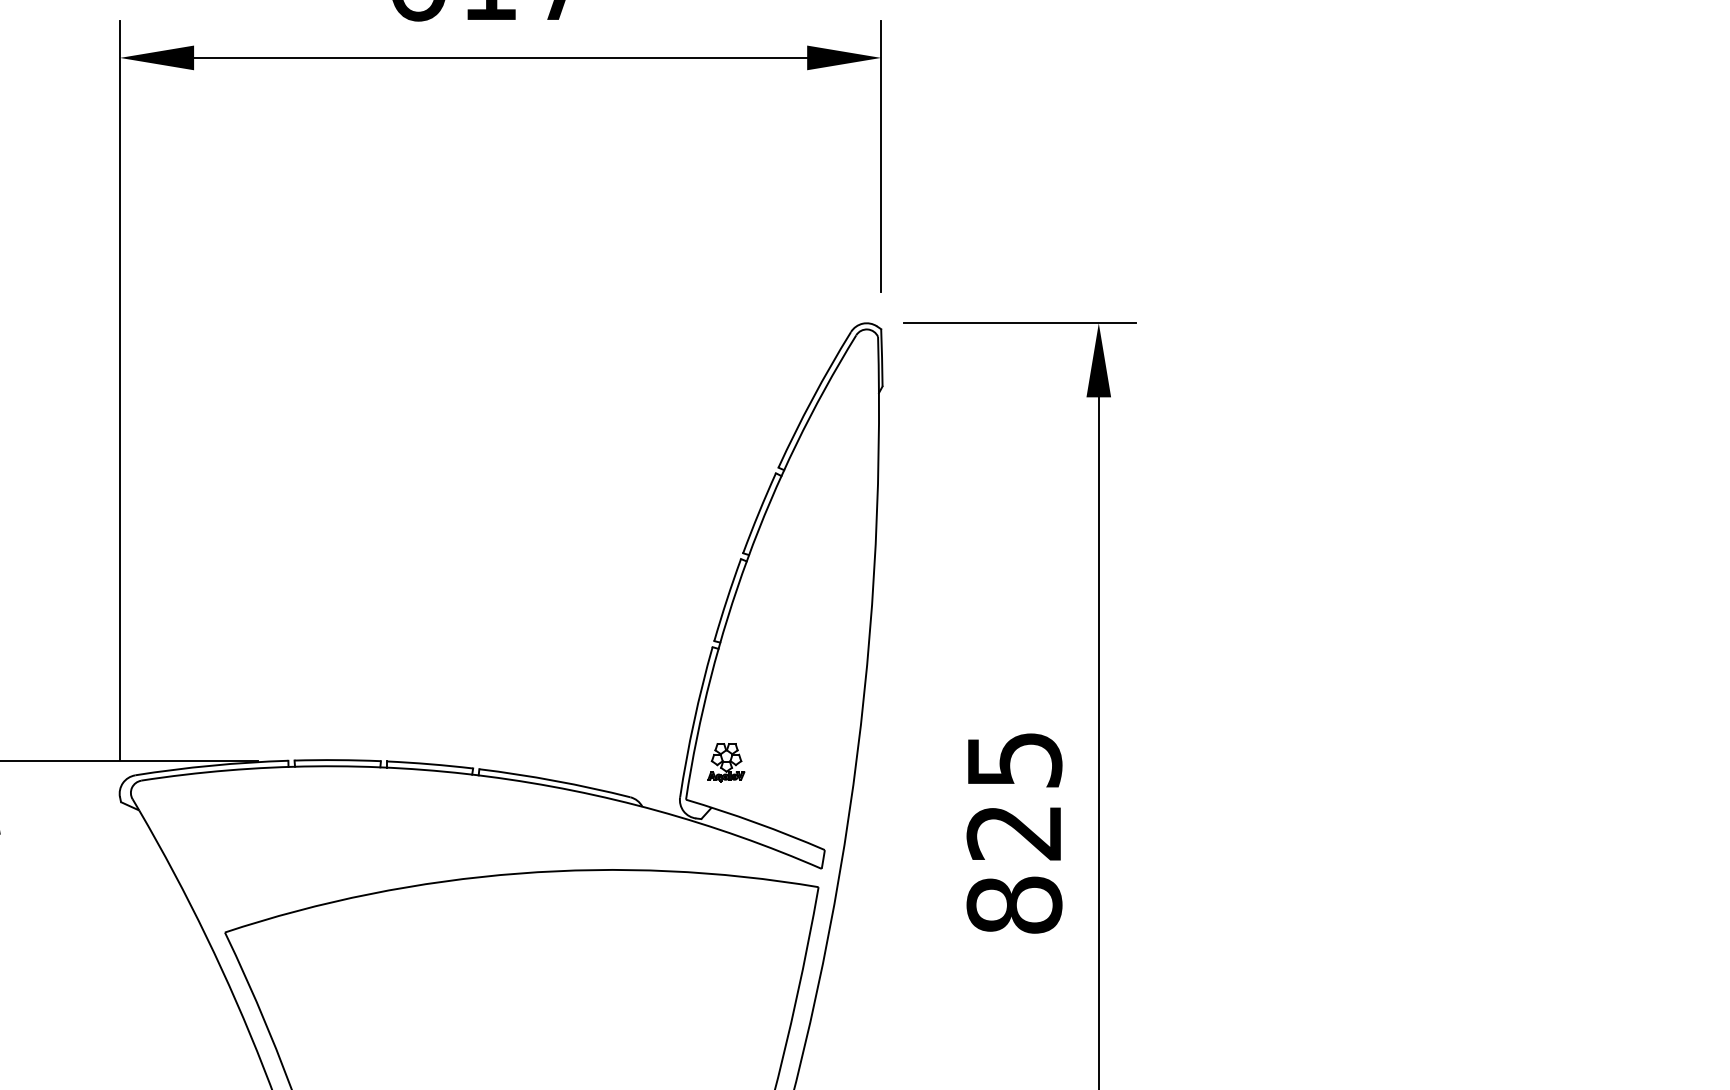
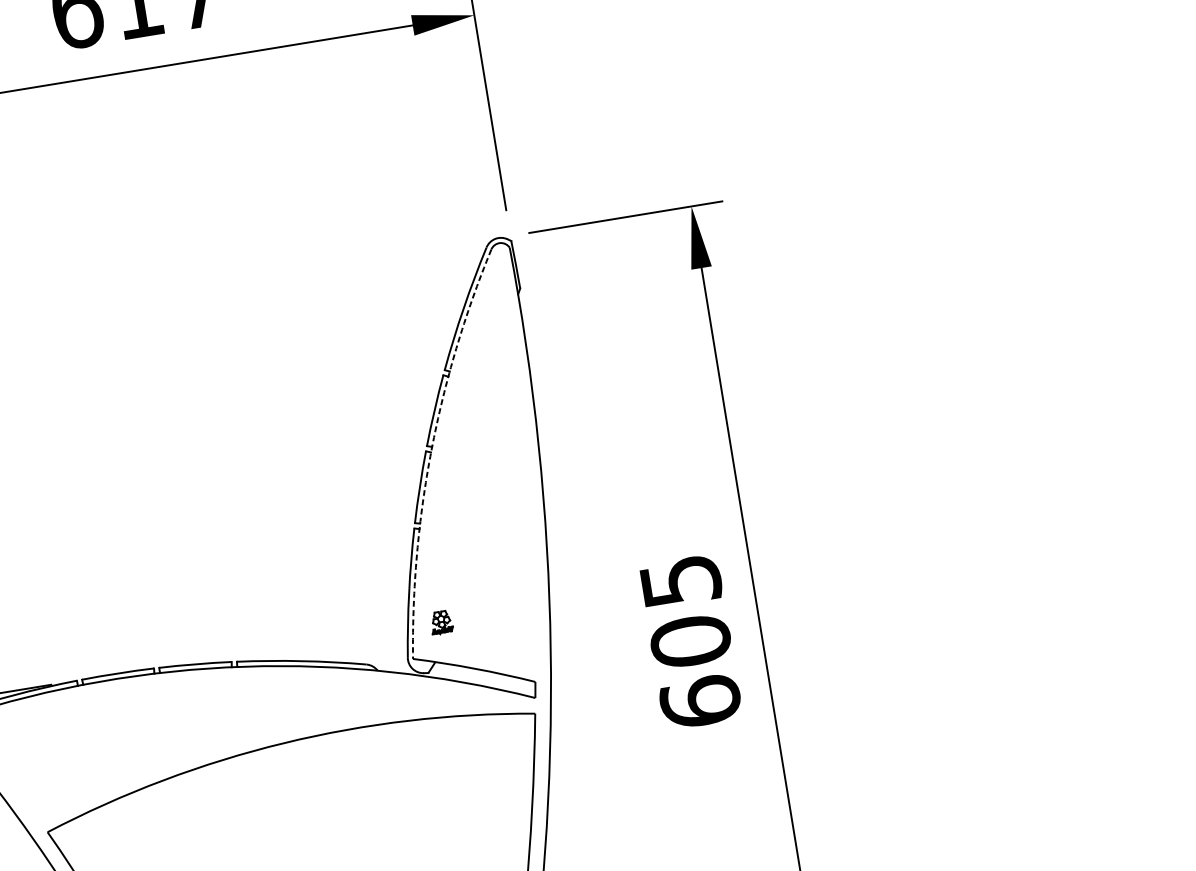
arc: (747, 558) -> (431, 449), solid -> dashed
part: (726, 762) -> (441, 622), size x0.7
text: (1014, 868) -> (695, 671), 825 -> 605

